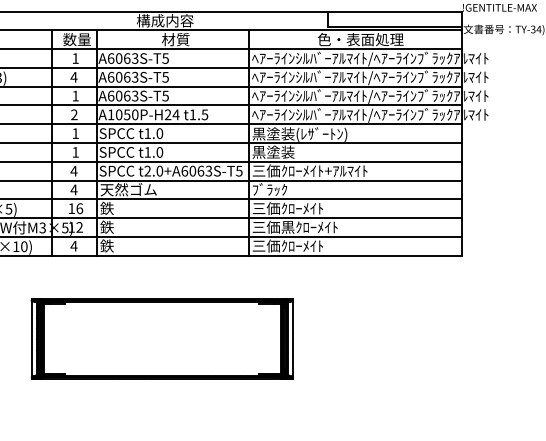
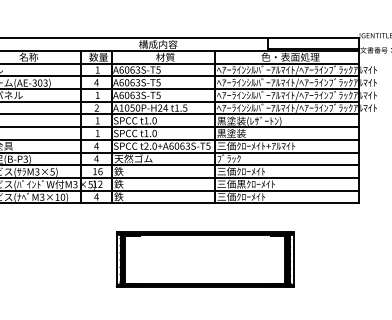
part: (162, 338) -> (205, 259), moved

